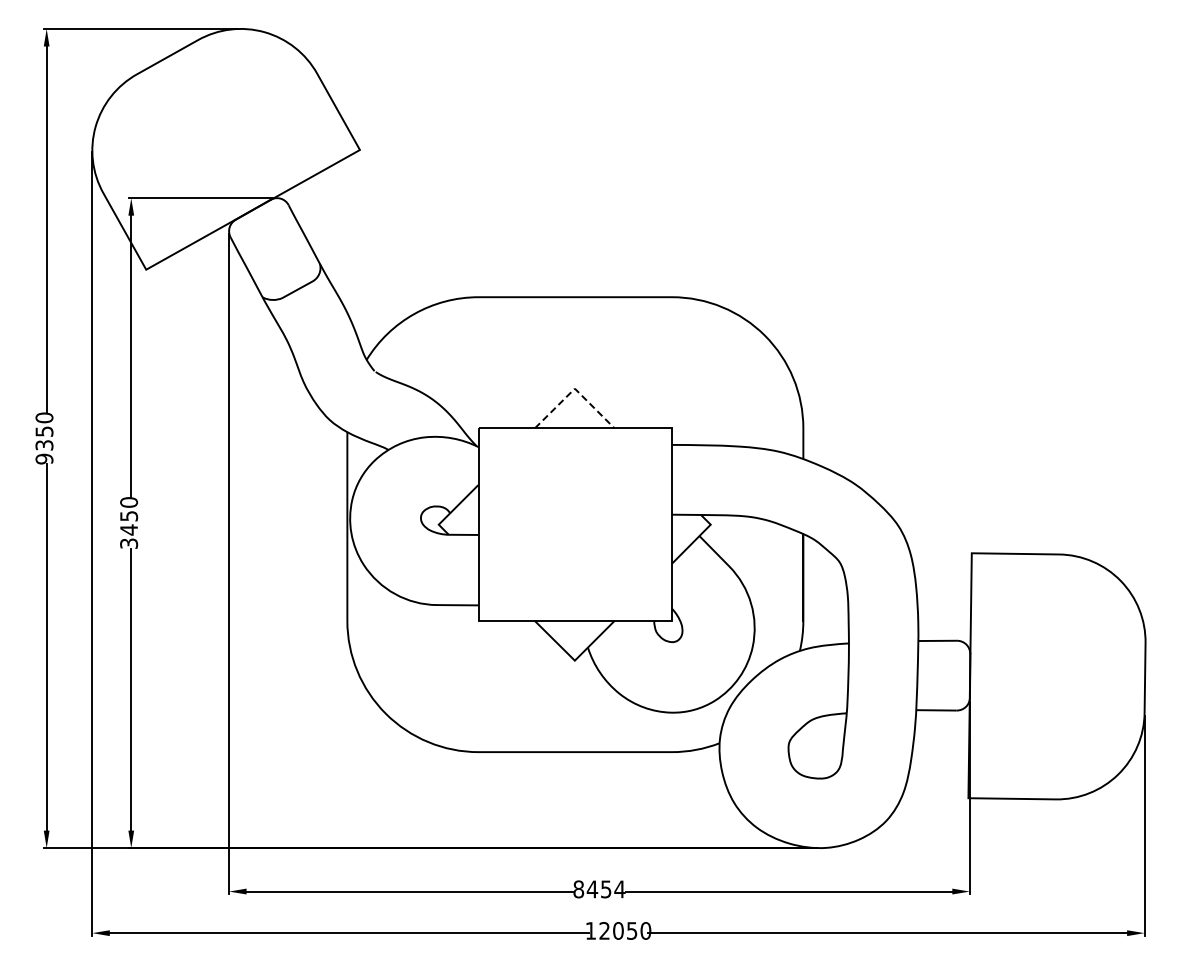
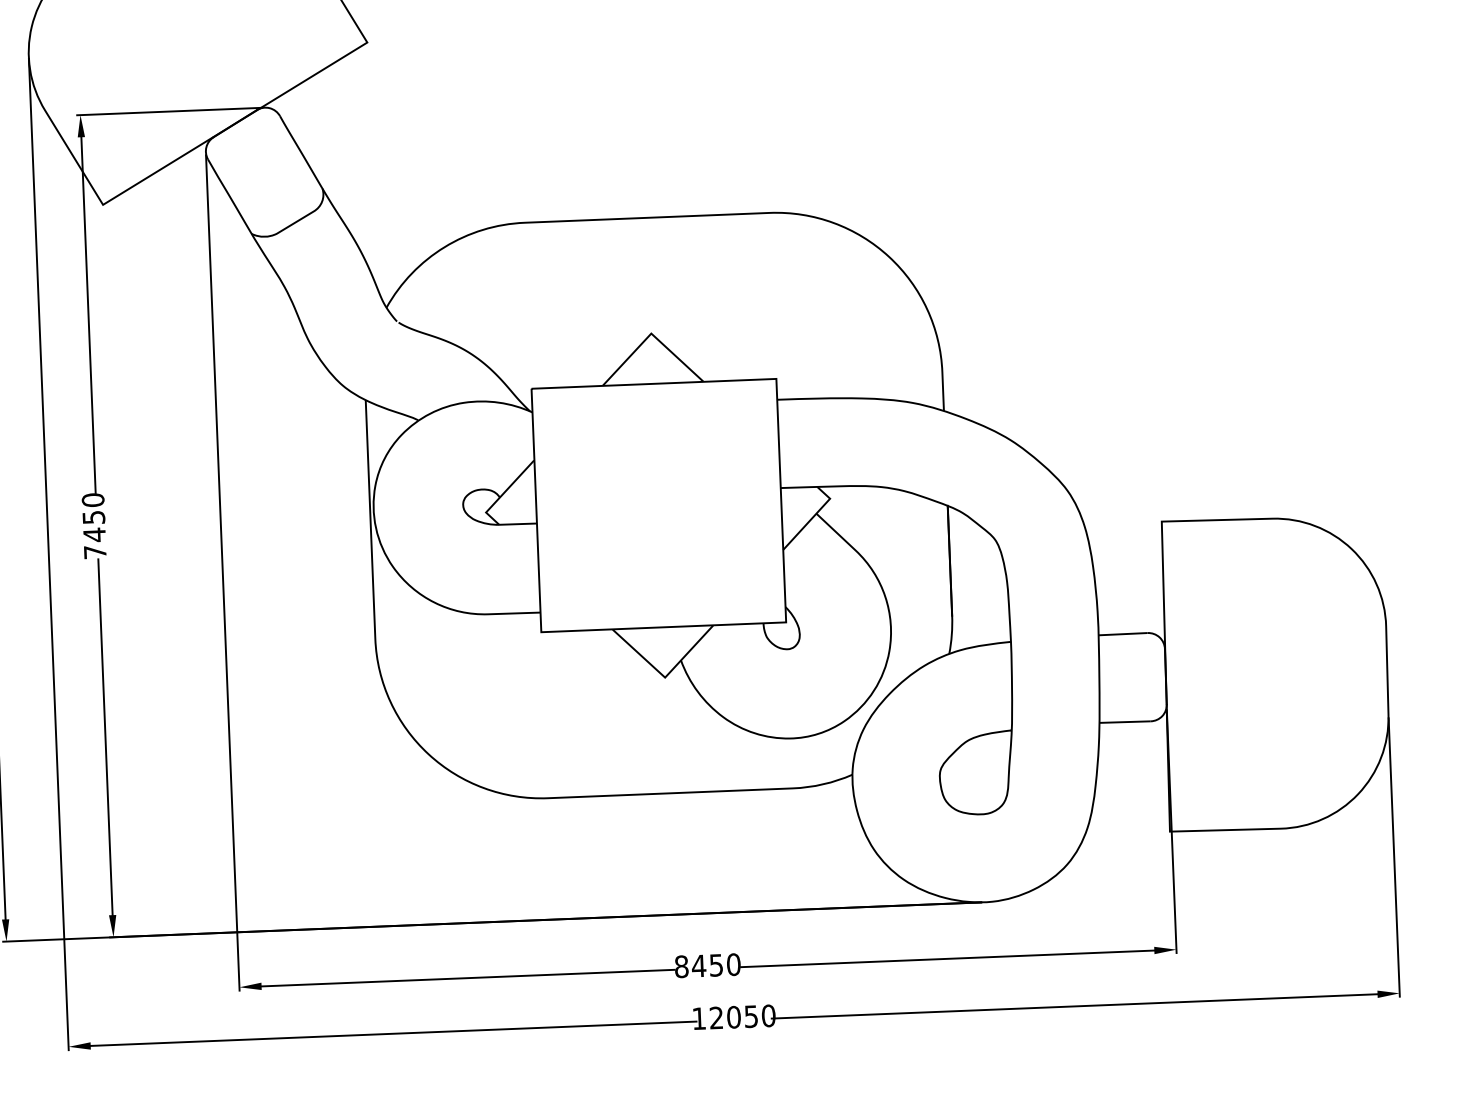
line: (574, 388) -> (650, 333), dashed -> solid
text: (129, 543) -> (95, 552), 3450 -> 7450
text: (619, 889) -> (733, 964), 8454 -> 8450

